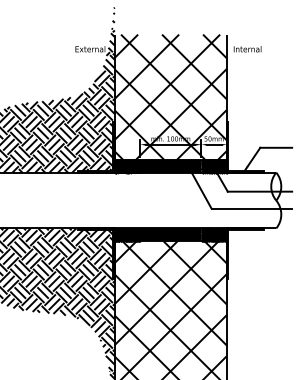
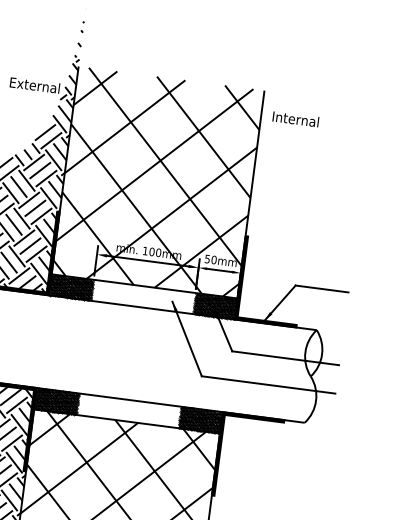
fill: (170, 165) -> (142, 295), removed
fill: (170, 234) -> (127, 410), removed

